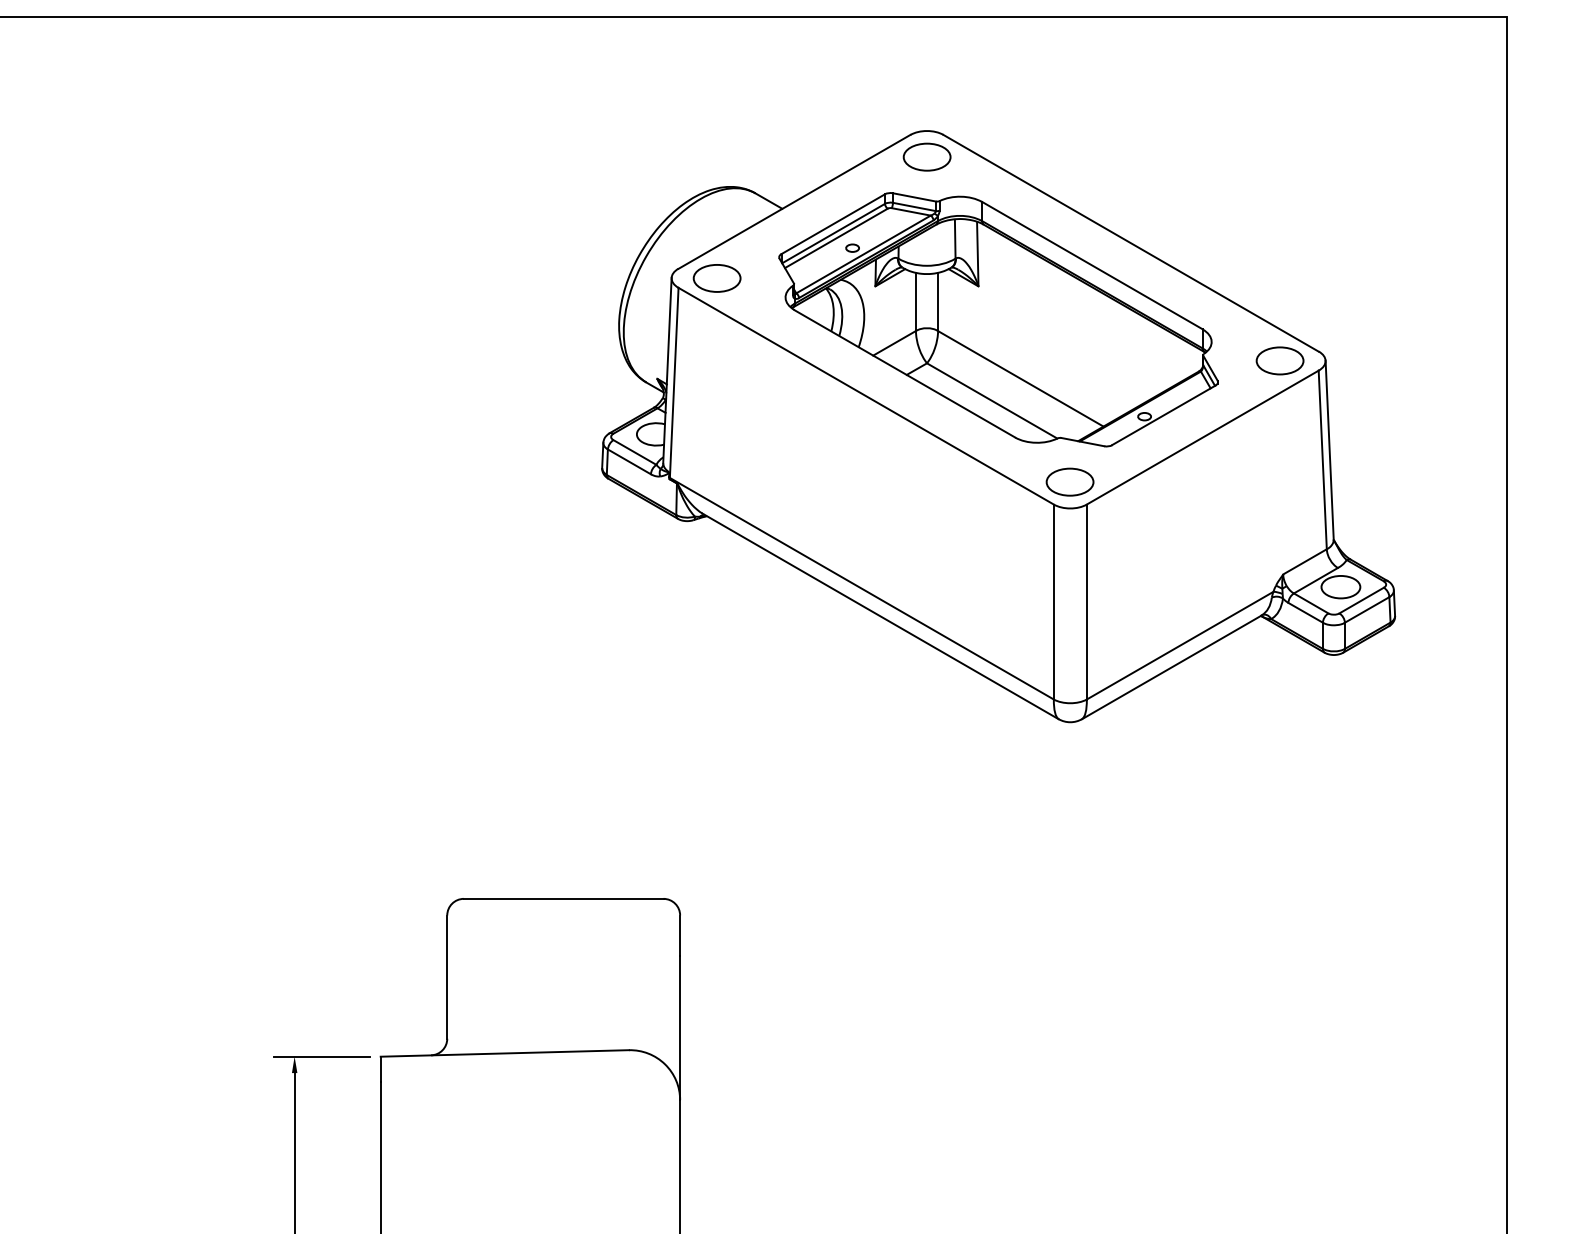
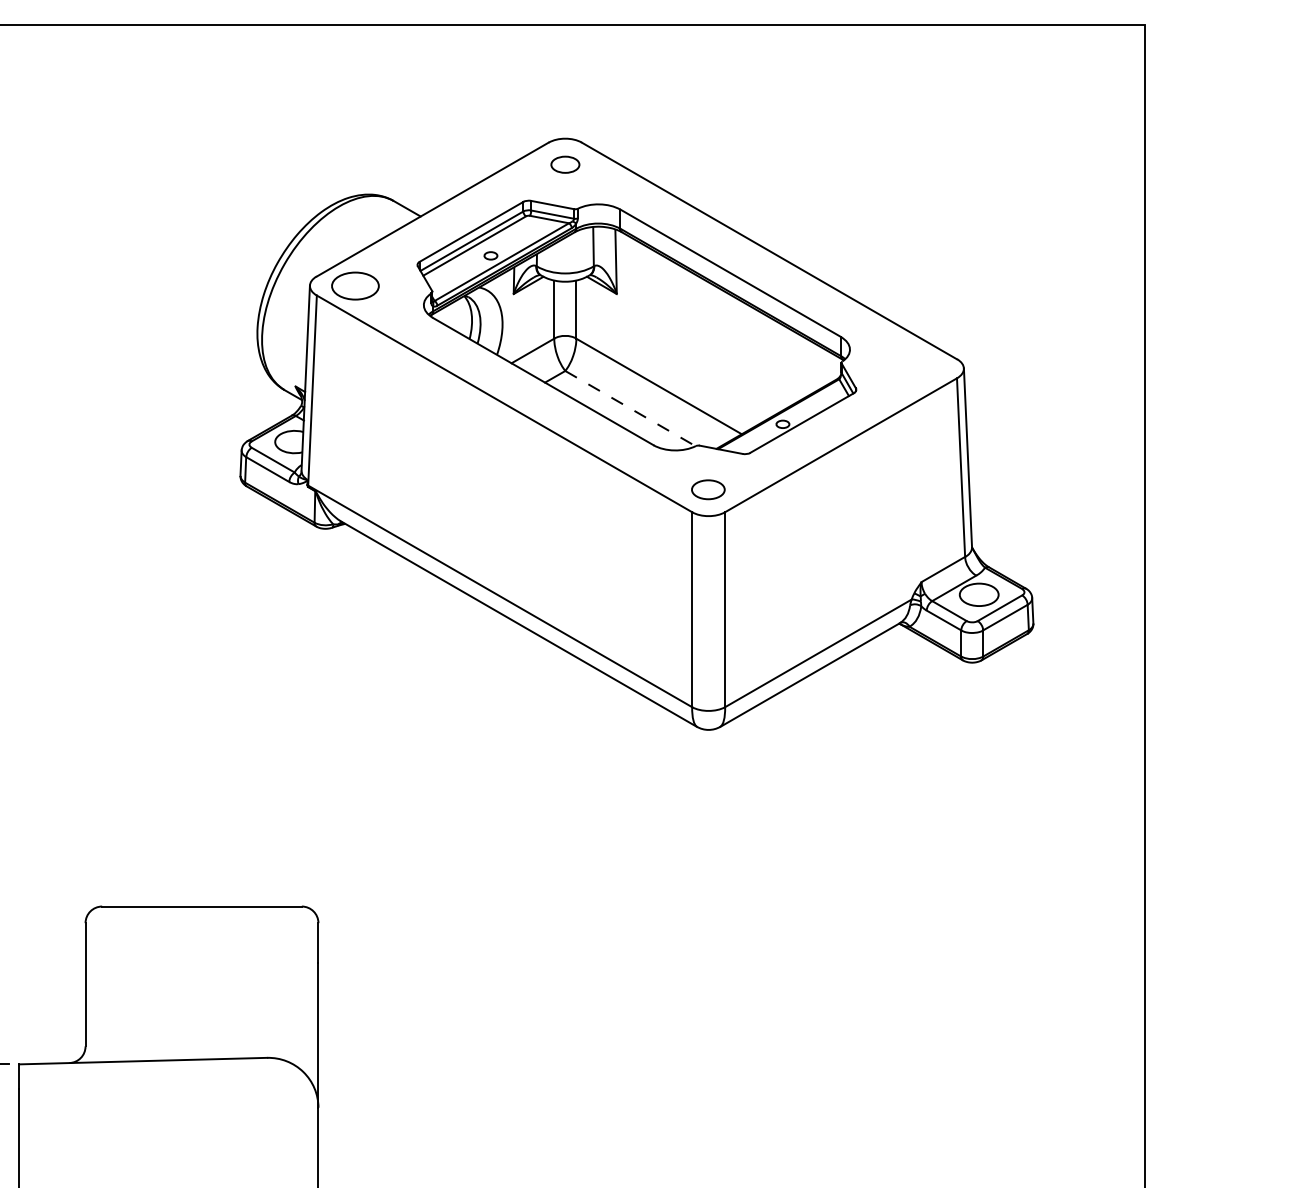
part: (926, 156) -> (564, 164), size x0.6
part: (1279, 360) -> (917, 368), removed
line: (992, 401) -> (630, 409), solid -> dashed
part: (1069, 481) -> (707, 489), size x0.7

